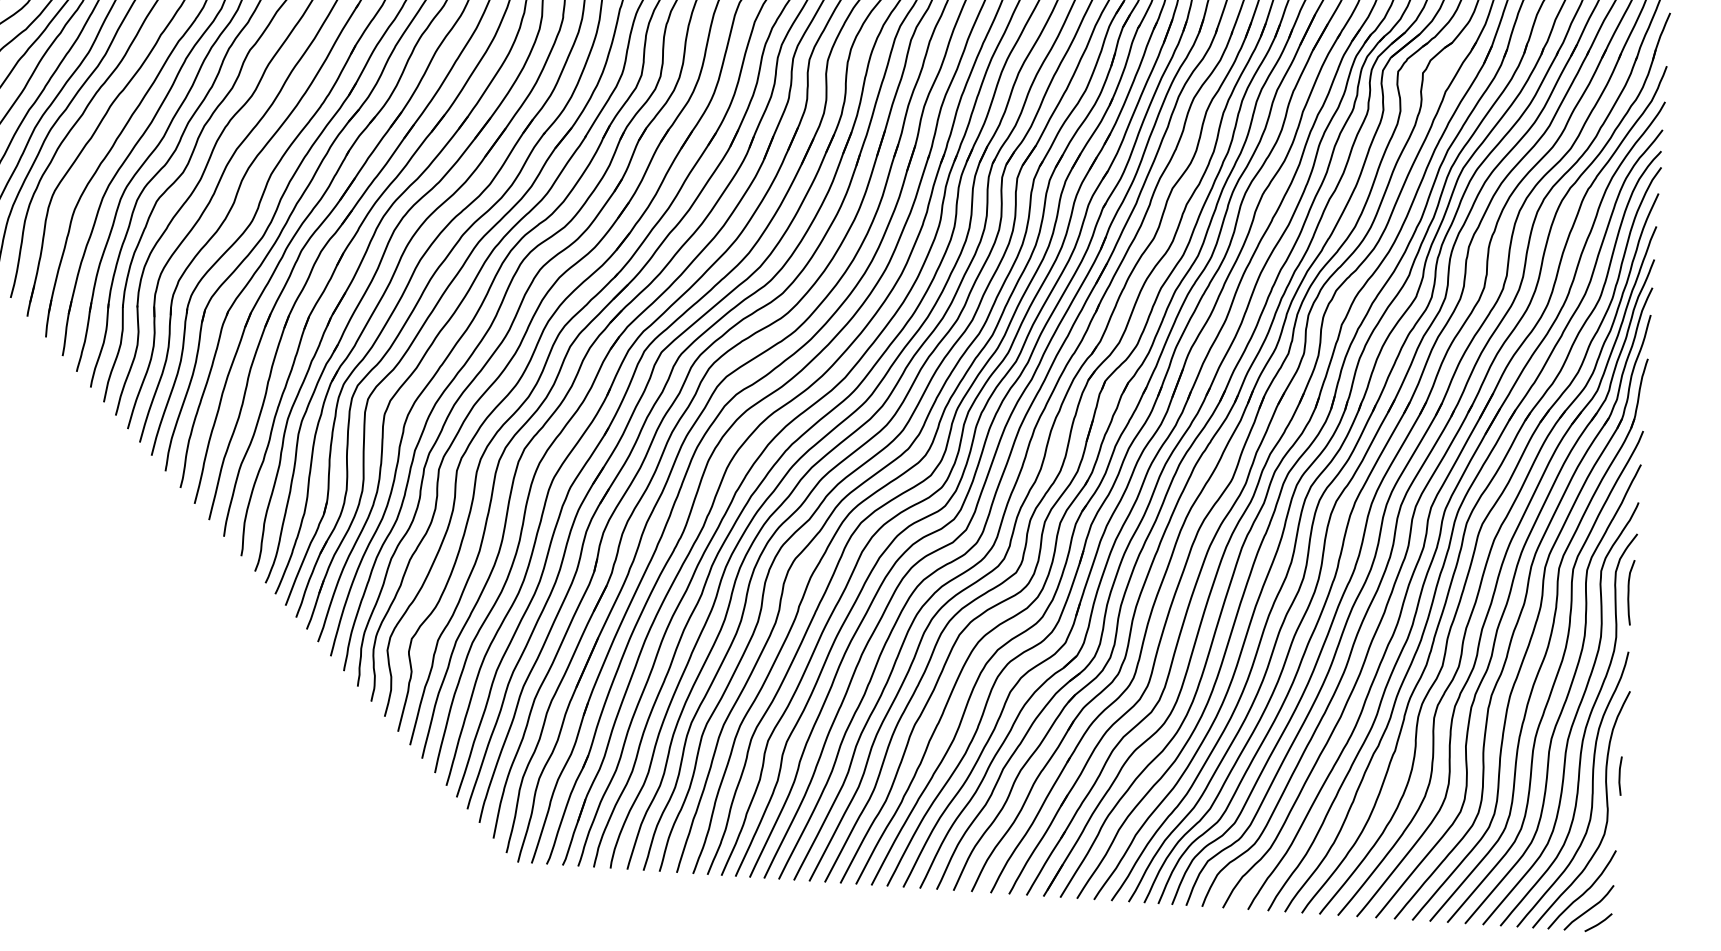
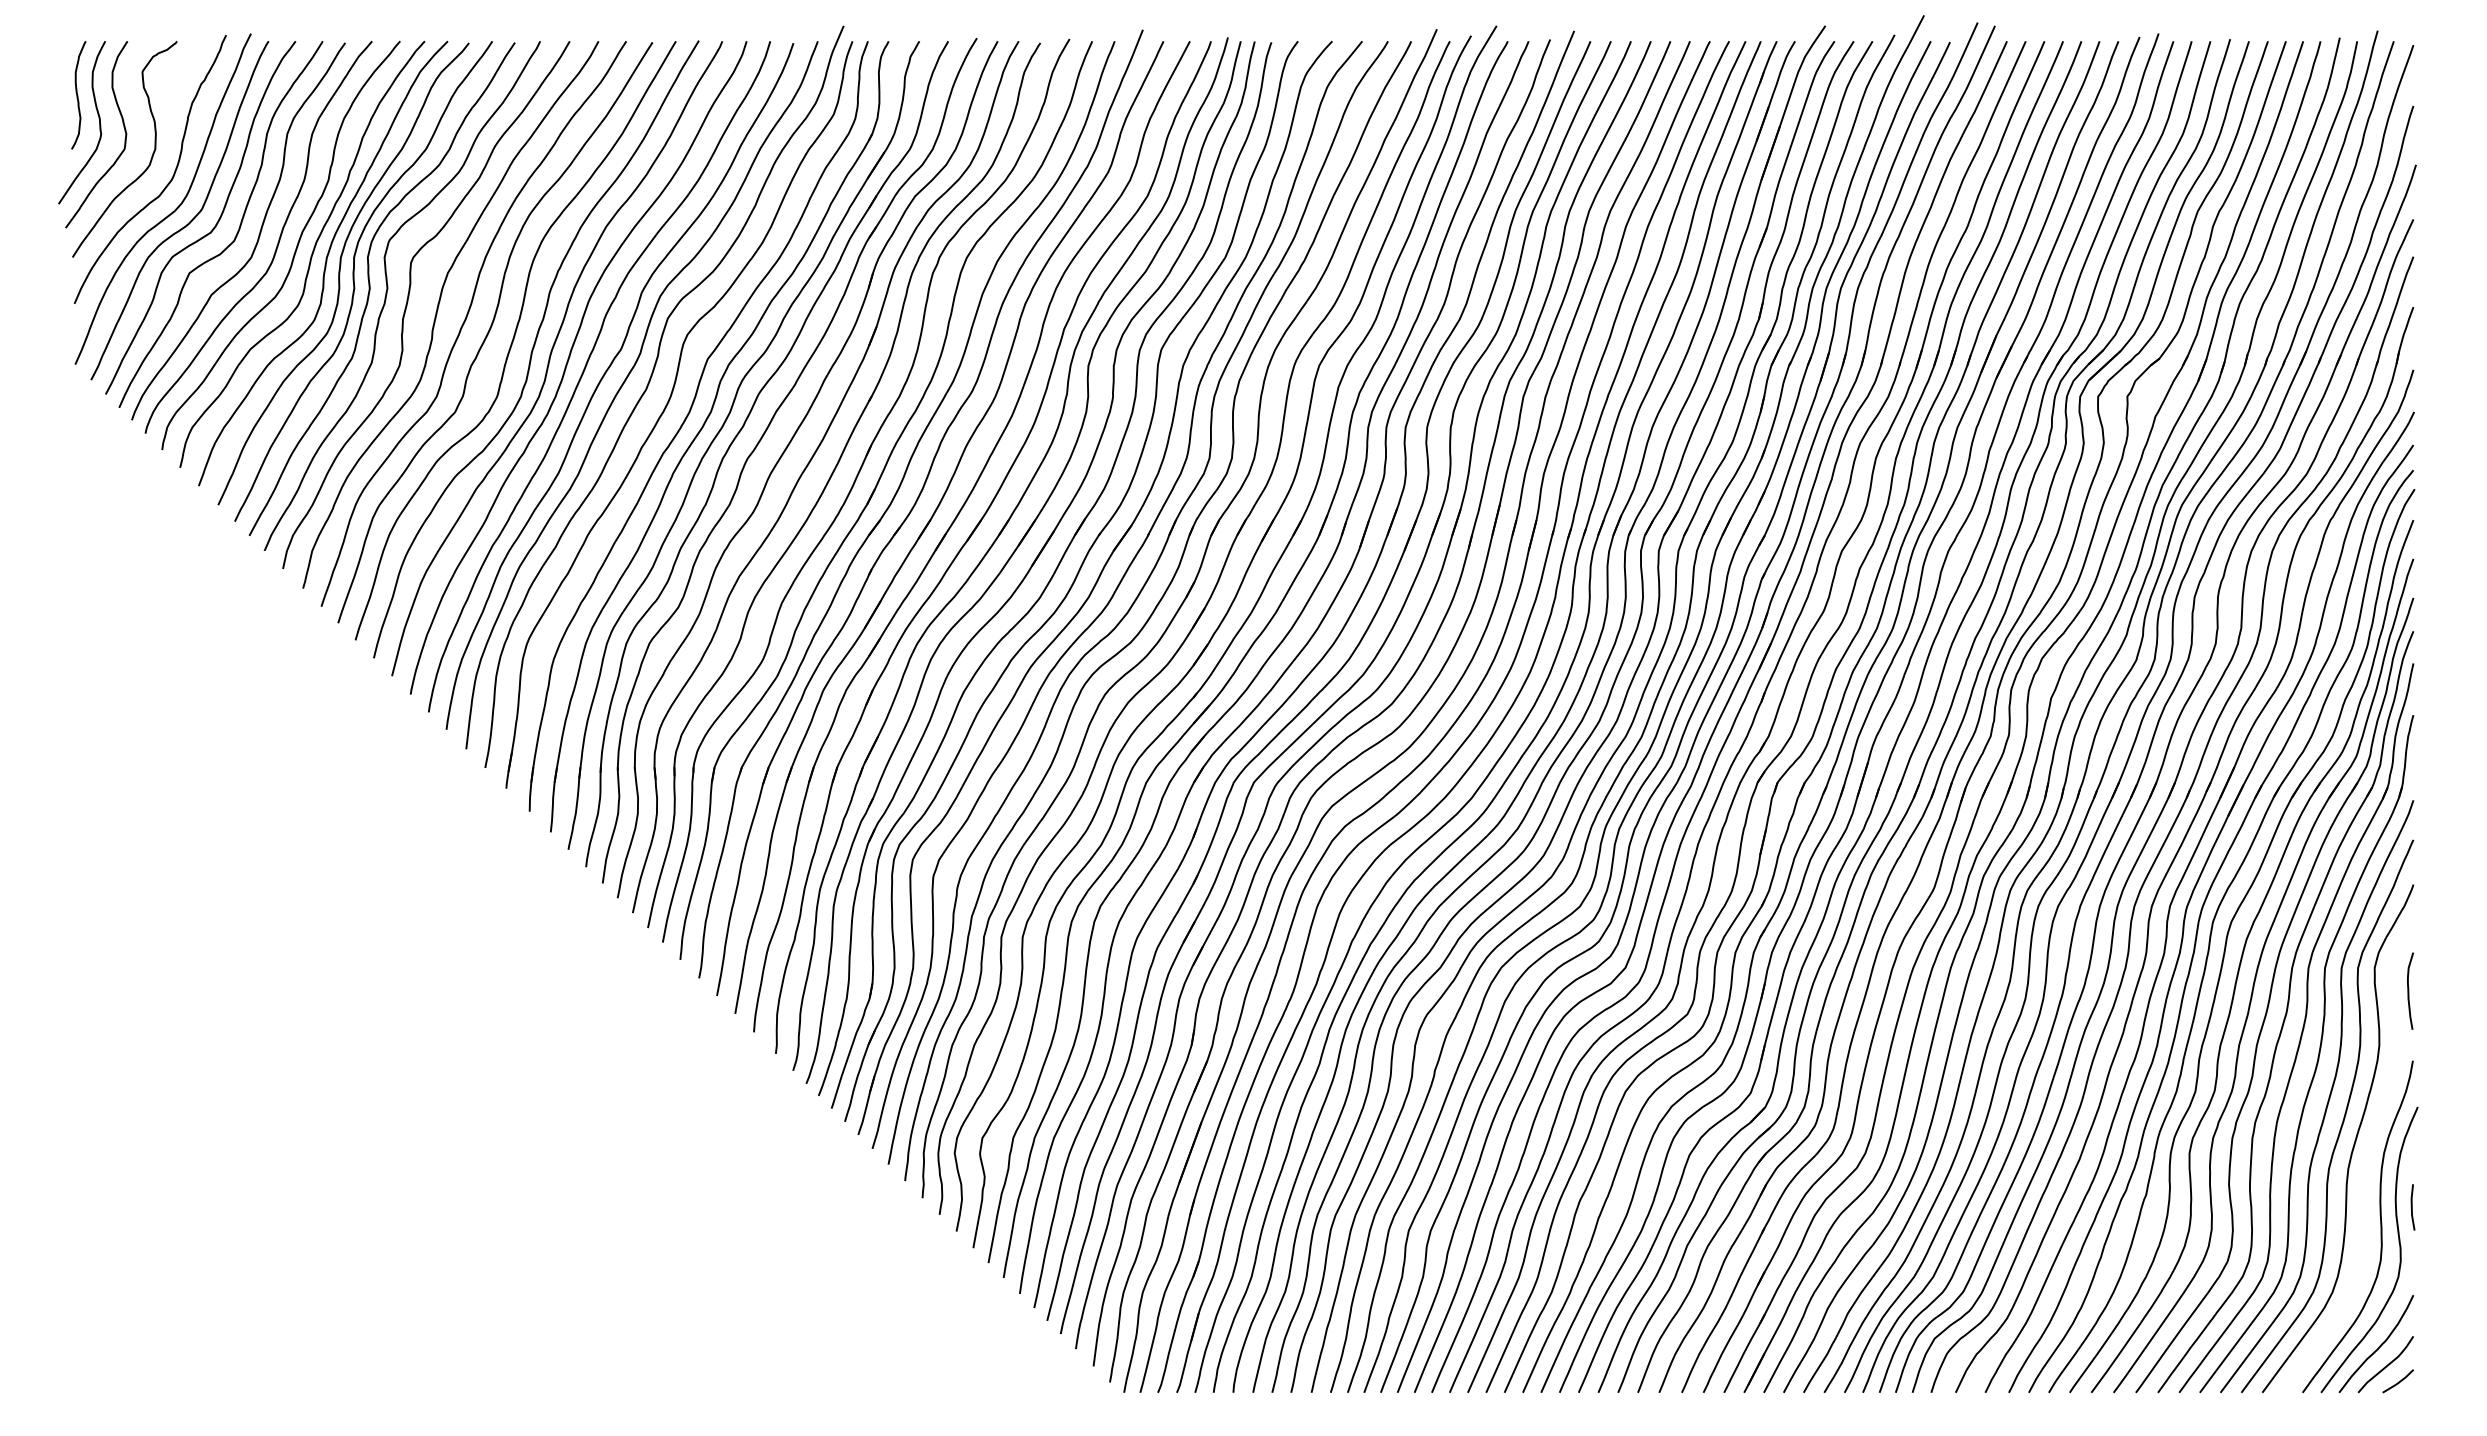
curve: (1583, 731) -> (2366, 1157), removed

